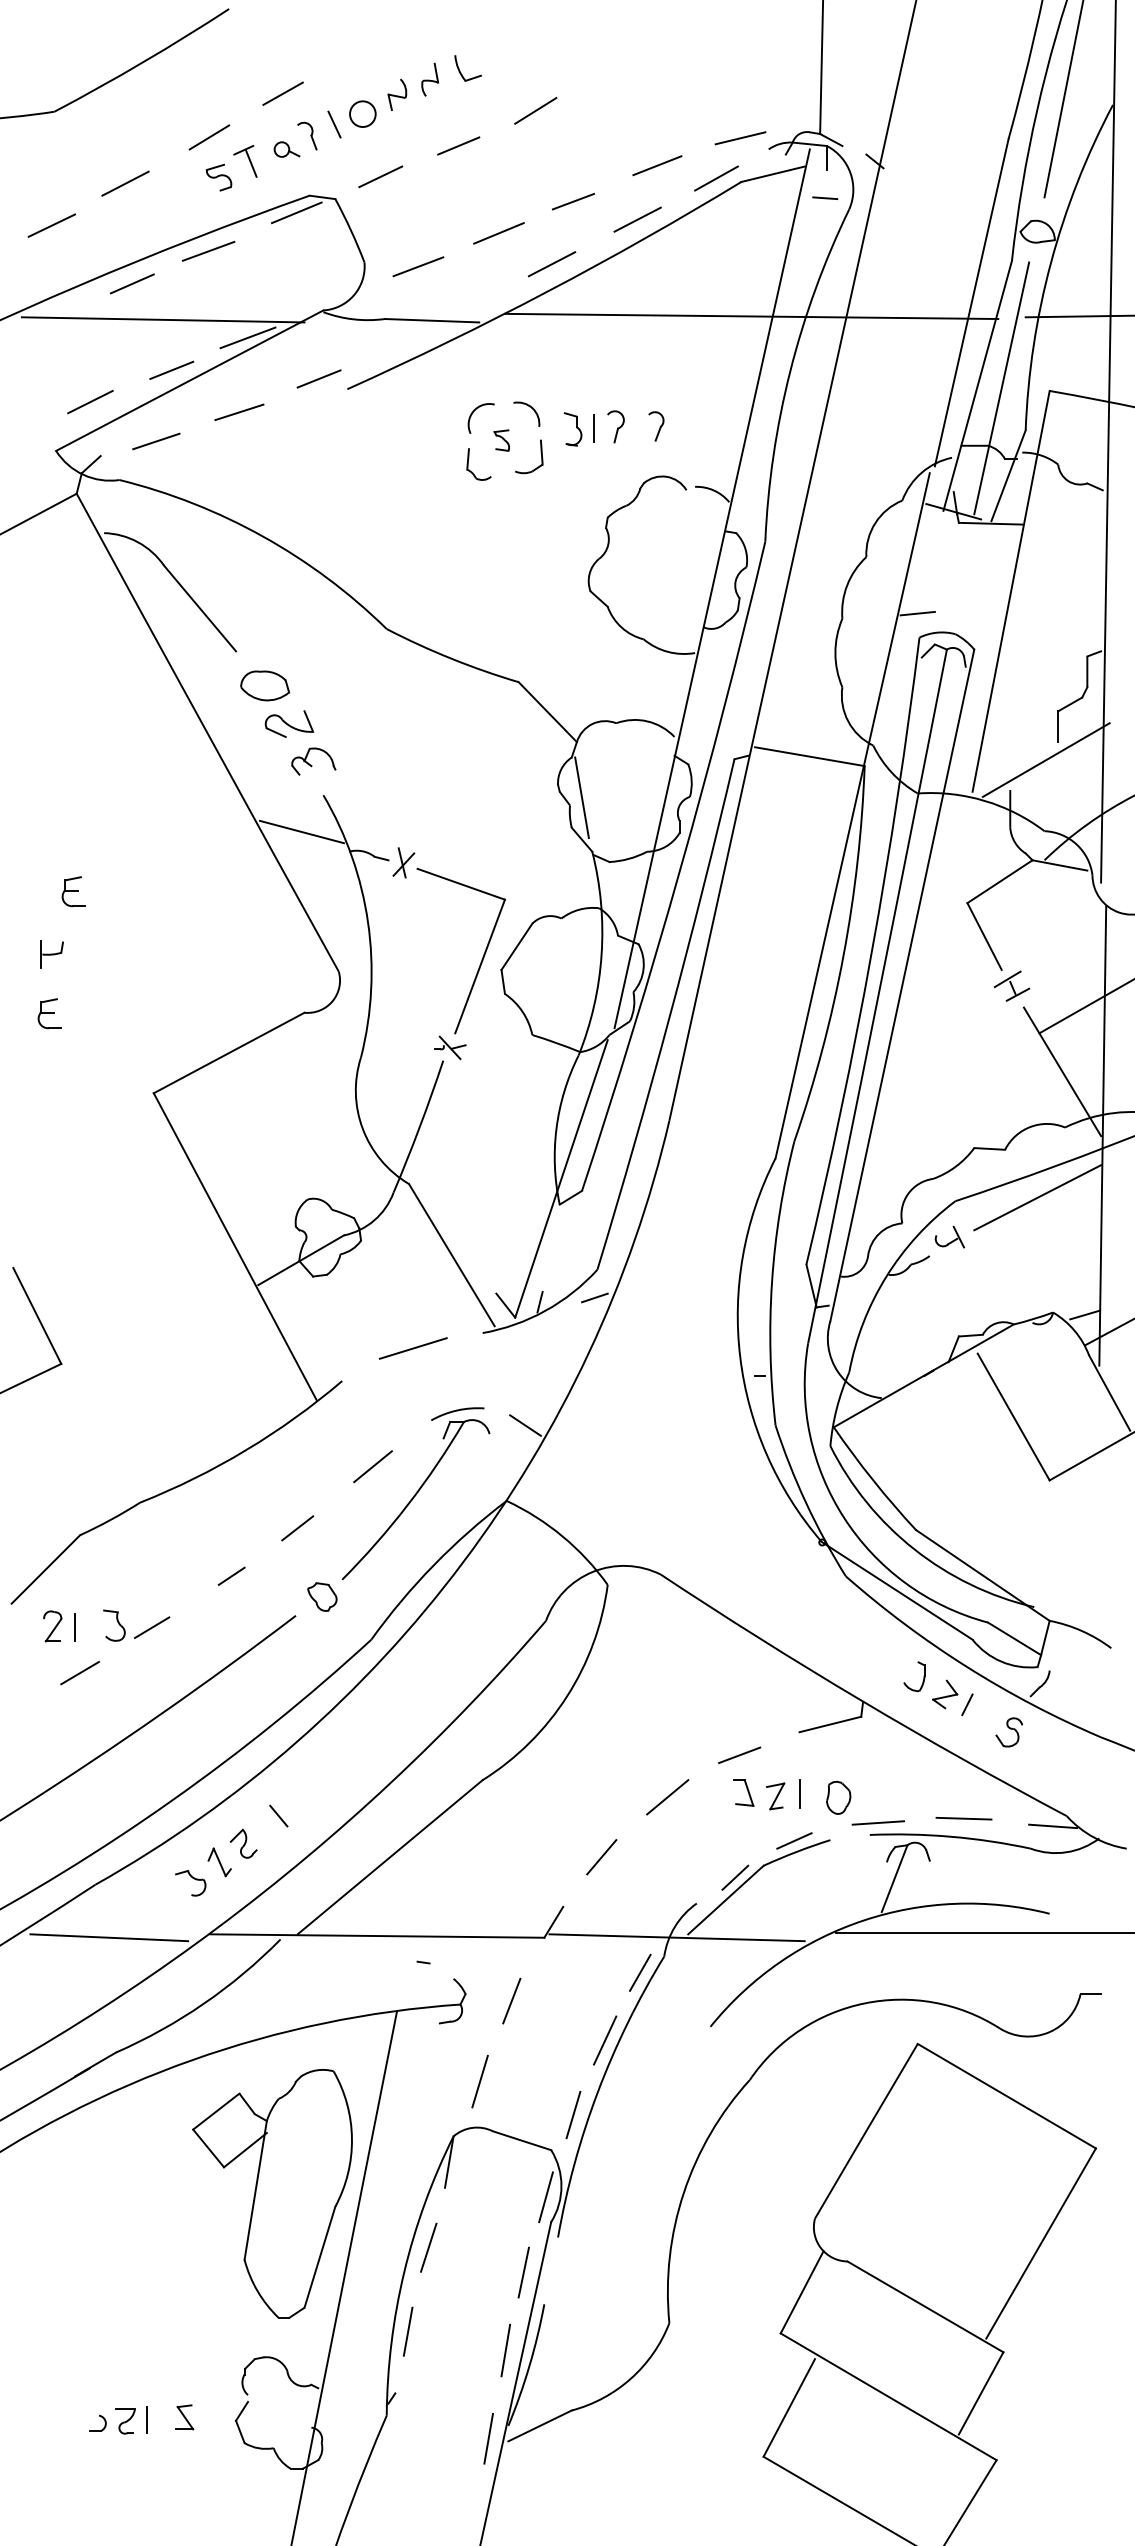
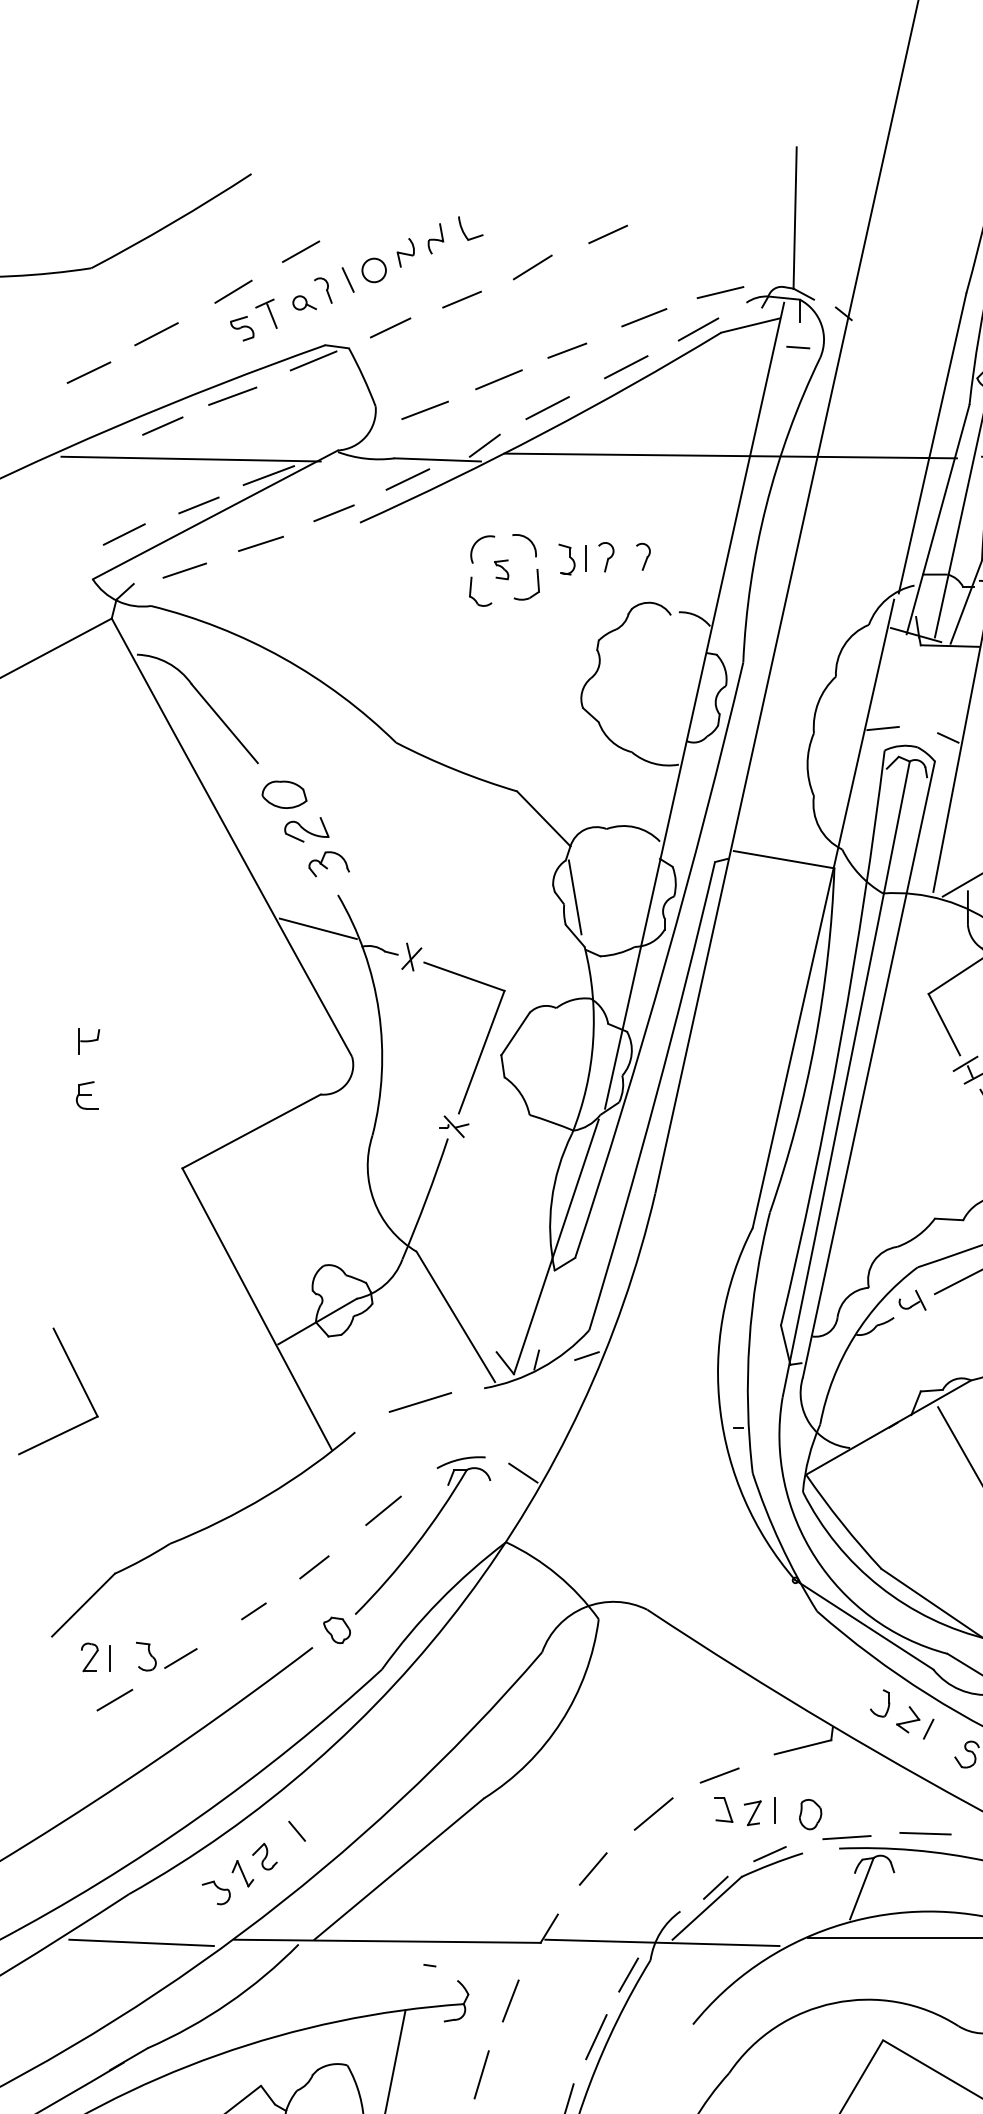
line: (617, 74) -> (607, 234), added
line: (483, 305) -> (484, 445), added
line: (399, 342) -> (407, 479), added
line: (988, 623) -> (947, 737), added
part: (73, 891) -> (108, 983), removed

